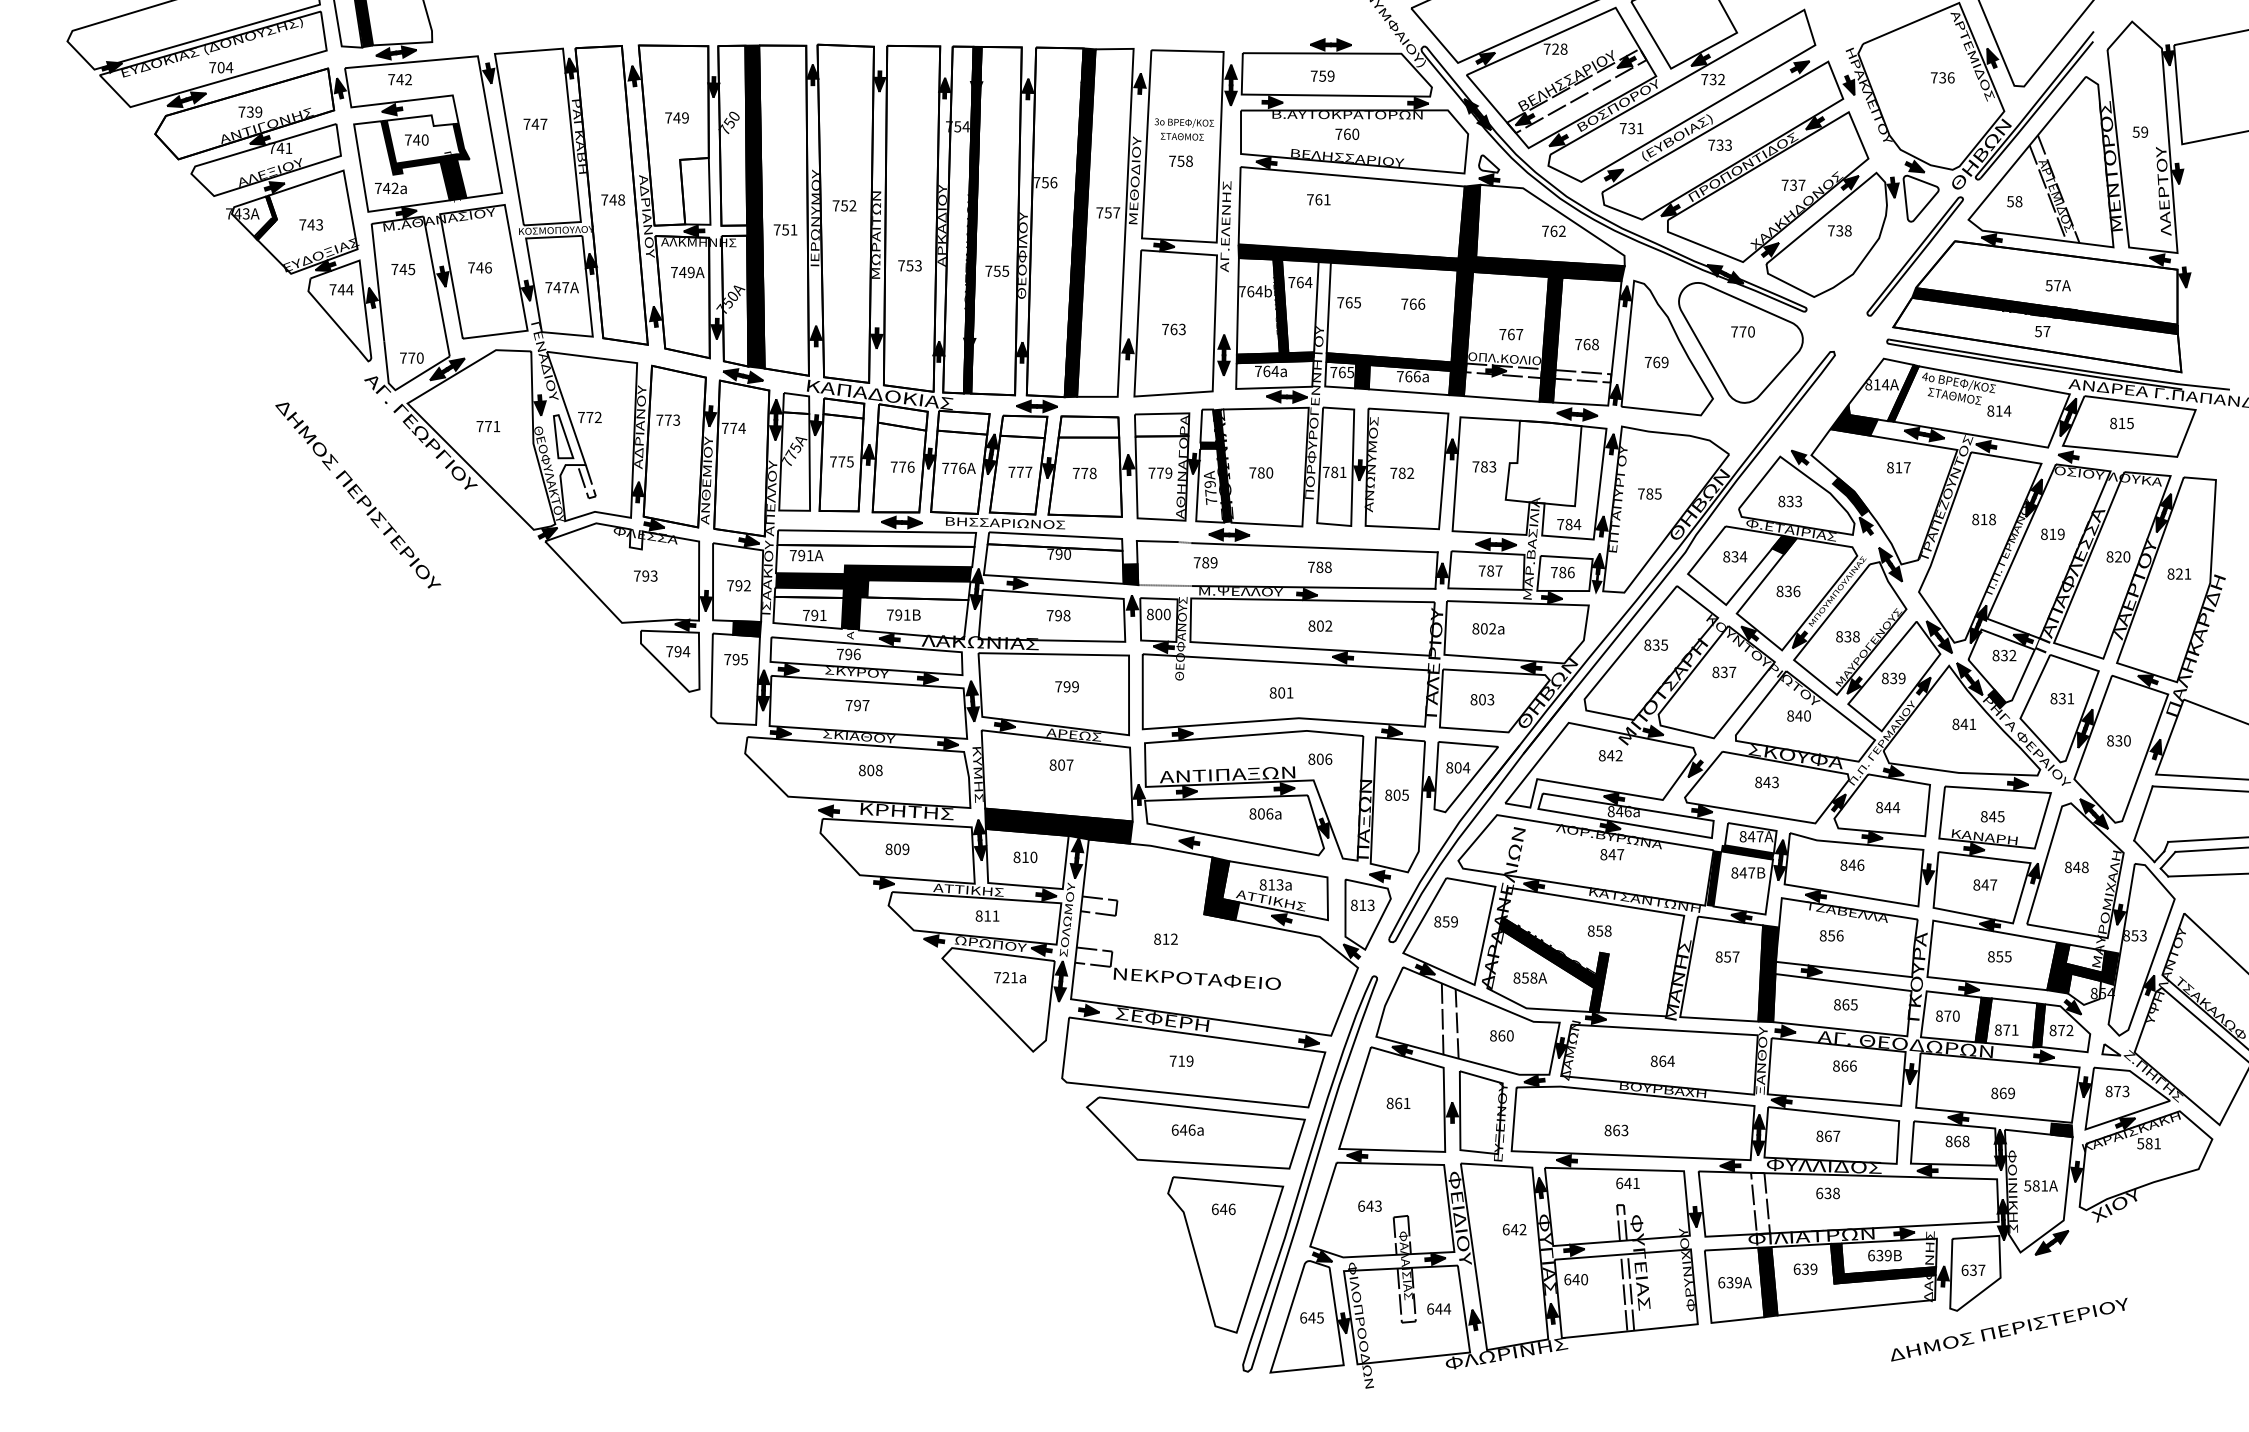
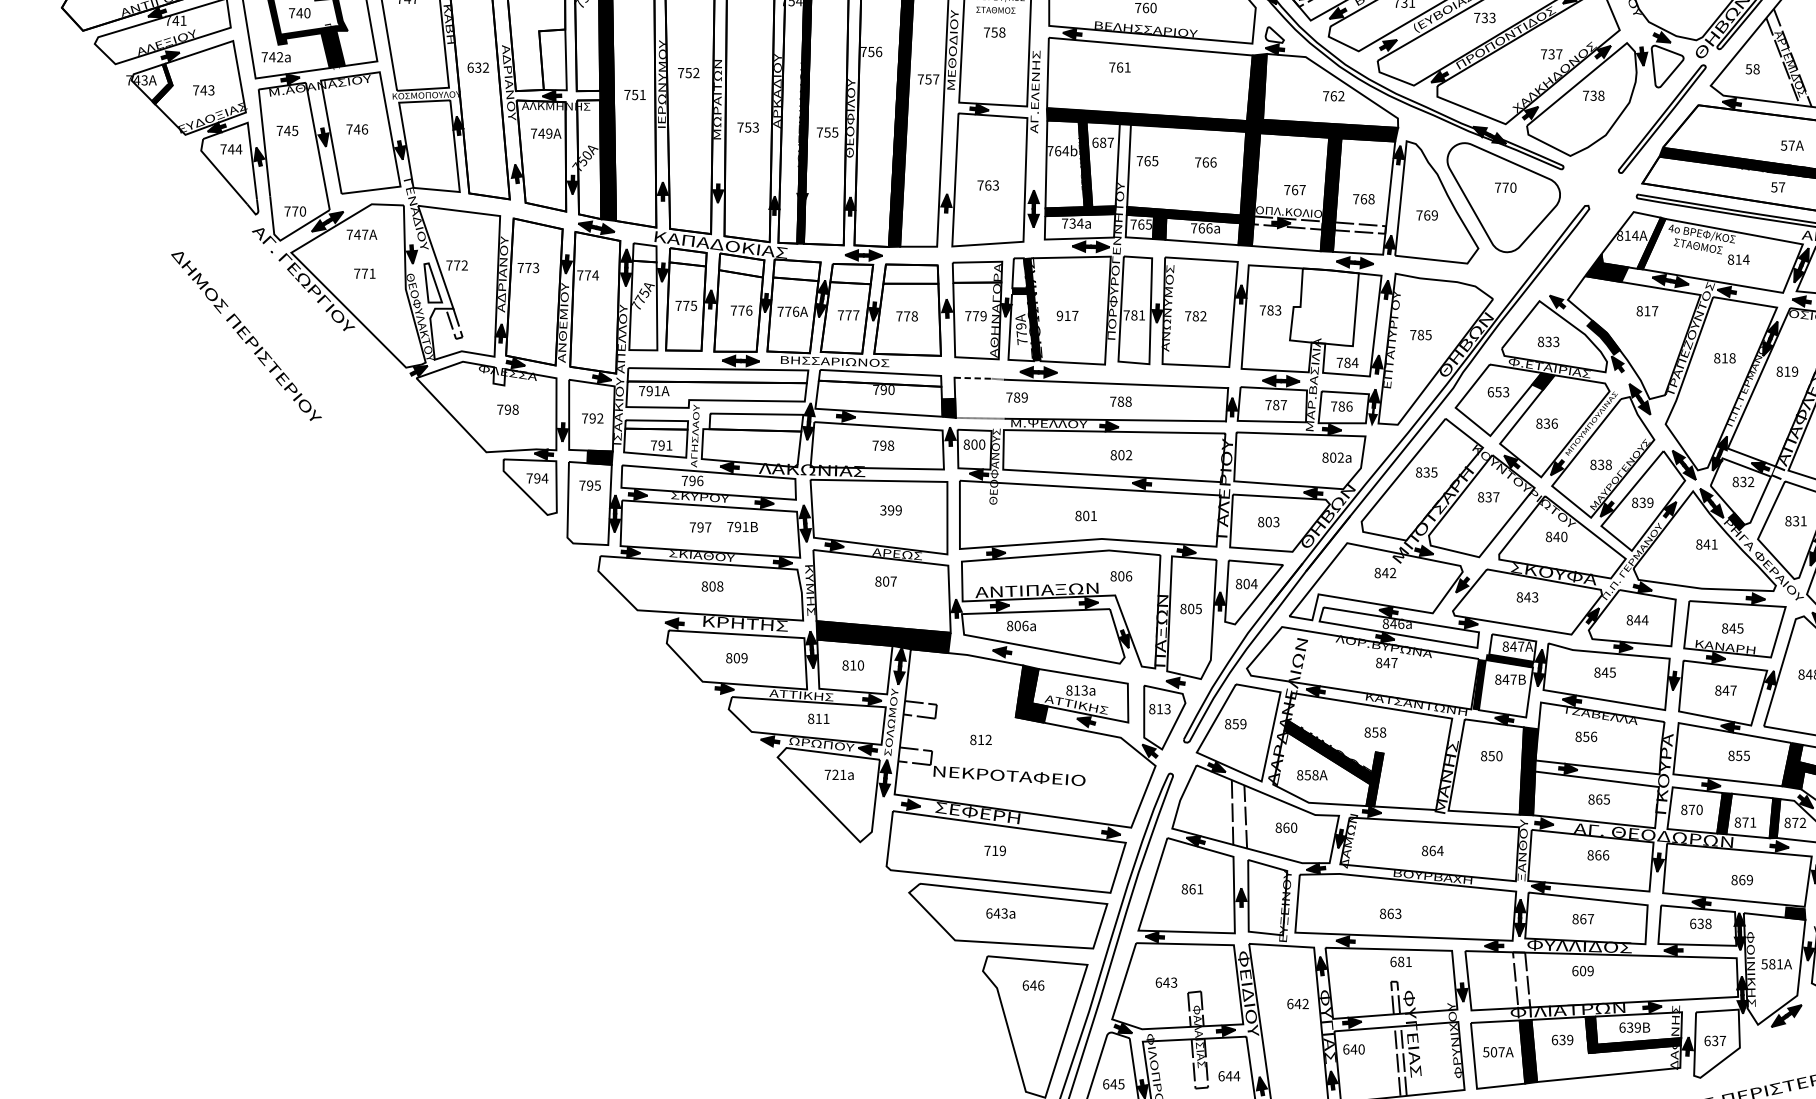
text: (613, 199) -> (478, 67), 748 -> 632
text: (1300, 282) -> (1103, 142), 764 -> 687
text: (561, 287) -> (361, 234), moved
text: (1266, 370) -> (1072, 222), 764a -> 734a
text: (1261, 472) -> (1067, 315), 780 -> 917
line: (1157, 541) -> (973, 378), solid -> dashed
text: (1735, 556) -> (1498, 391), 834 -> 653
text: (653, 575) -> (515, 409), 793 -> 798
fill: (873, 597) -> (715, 429), removed
text: (903, 614) -> (742, 526), moved
text: (1488, 628) -> (1337, 457), moved
text: (1058, 686) -> (883, 510), 799 -> 399
text: (1265, 813) -> (1021, 625), moved
text: (1860, 864) -> (1612, 671), 846 -> 845
text: (1735, 956) -> (1498, 755), 857 -> 850
text: (1191, 1129) -> (1004, 912), 646a -> 643a
text: (1953, 1141) -> (1697, 923), 868 -> 638
text: (1627, 1183) -> (1400, 962), 641 -> 681
text: (1831, 1193) -> (1586, 971), 638 -> 609
text: (1730, 1282) -> (1494, 1052), 639A -> 507A

